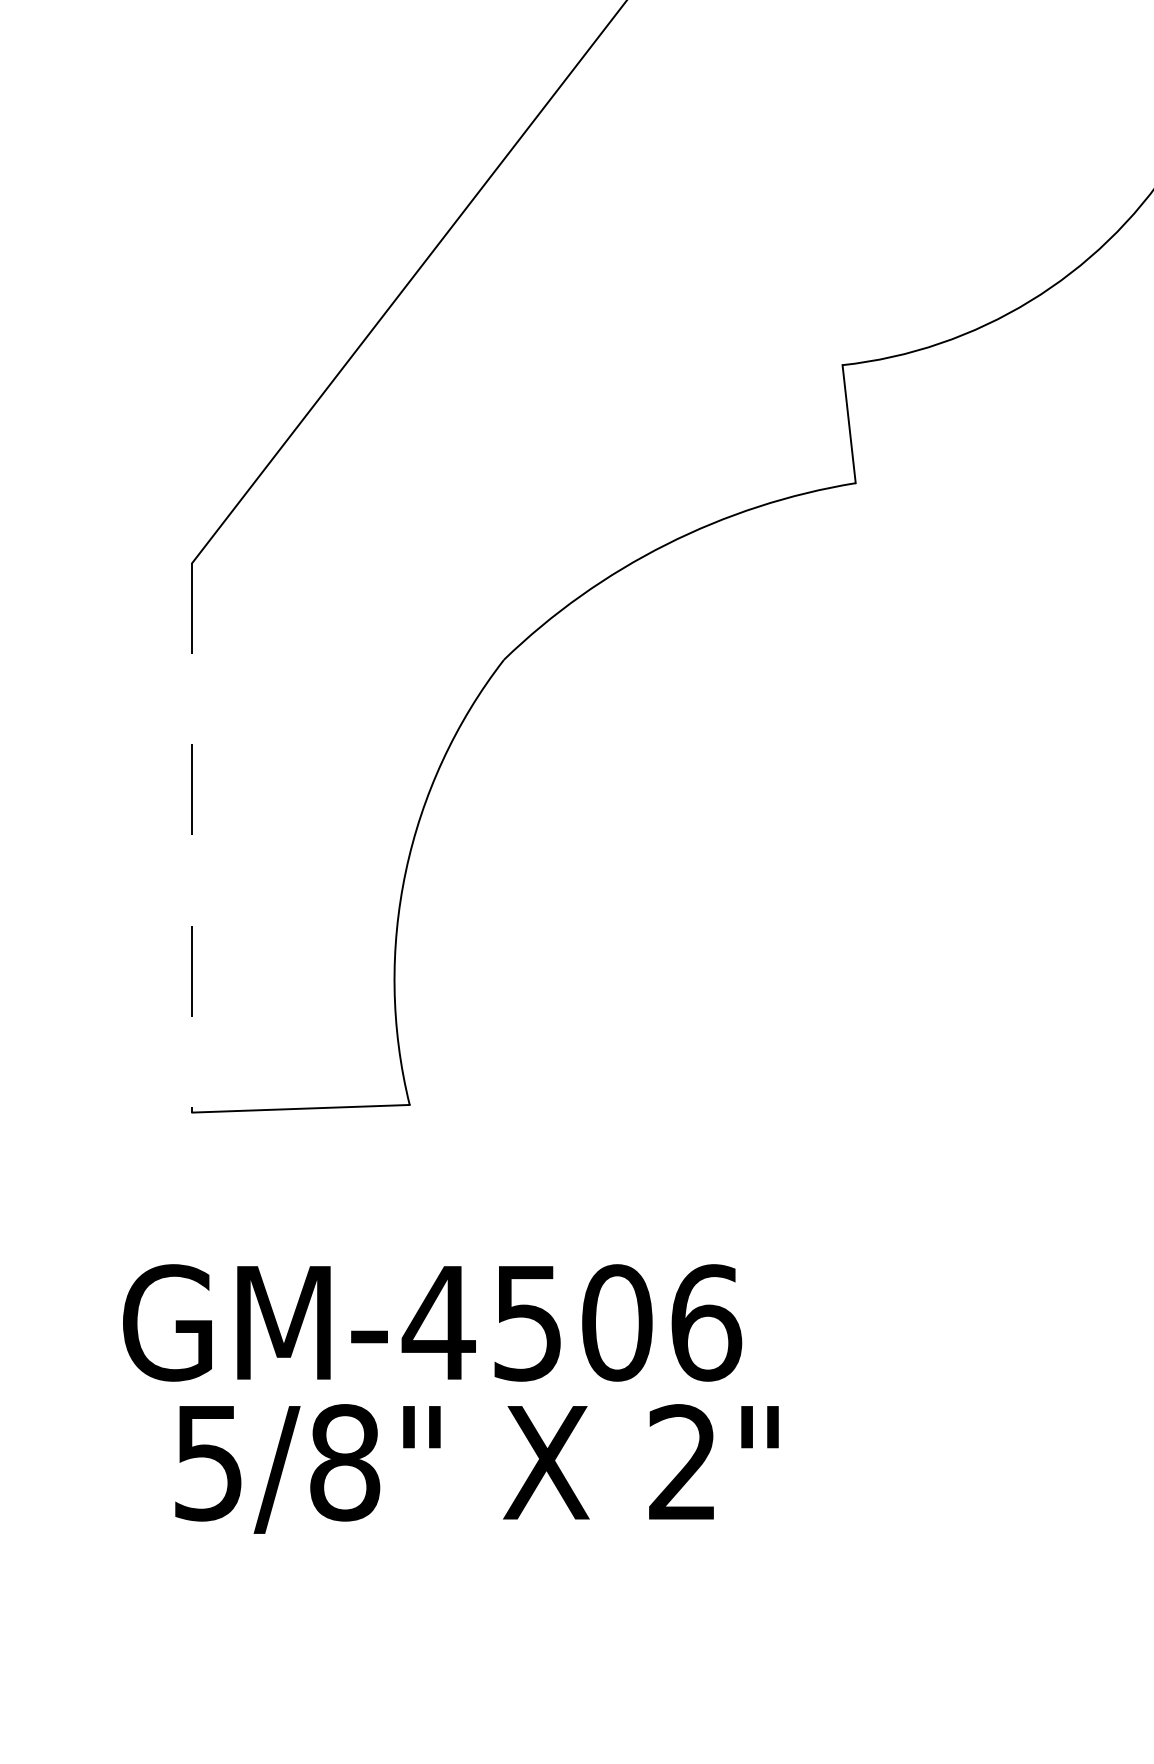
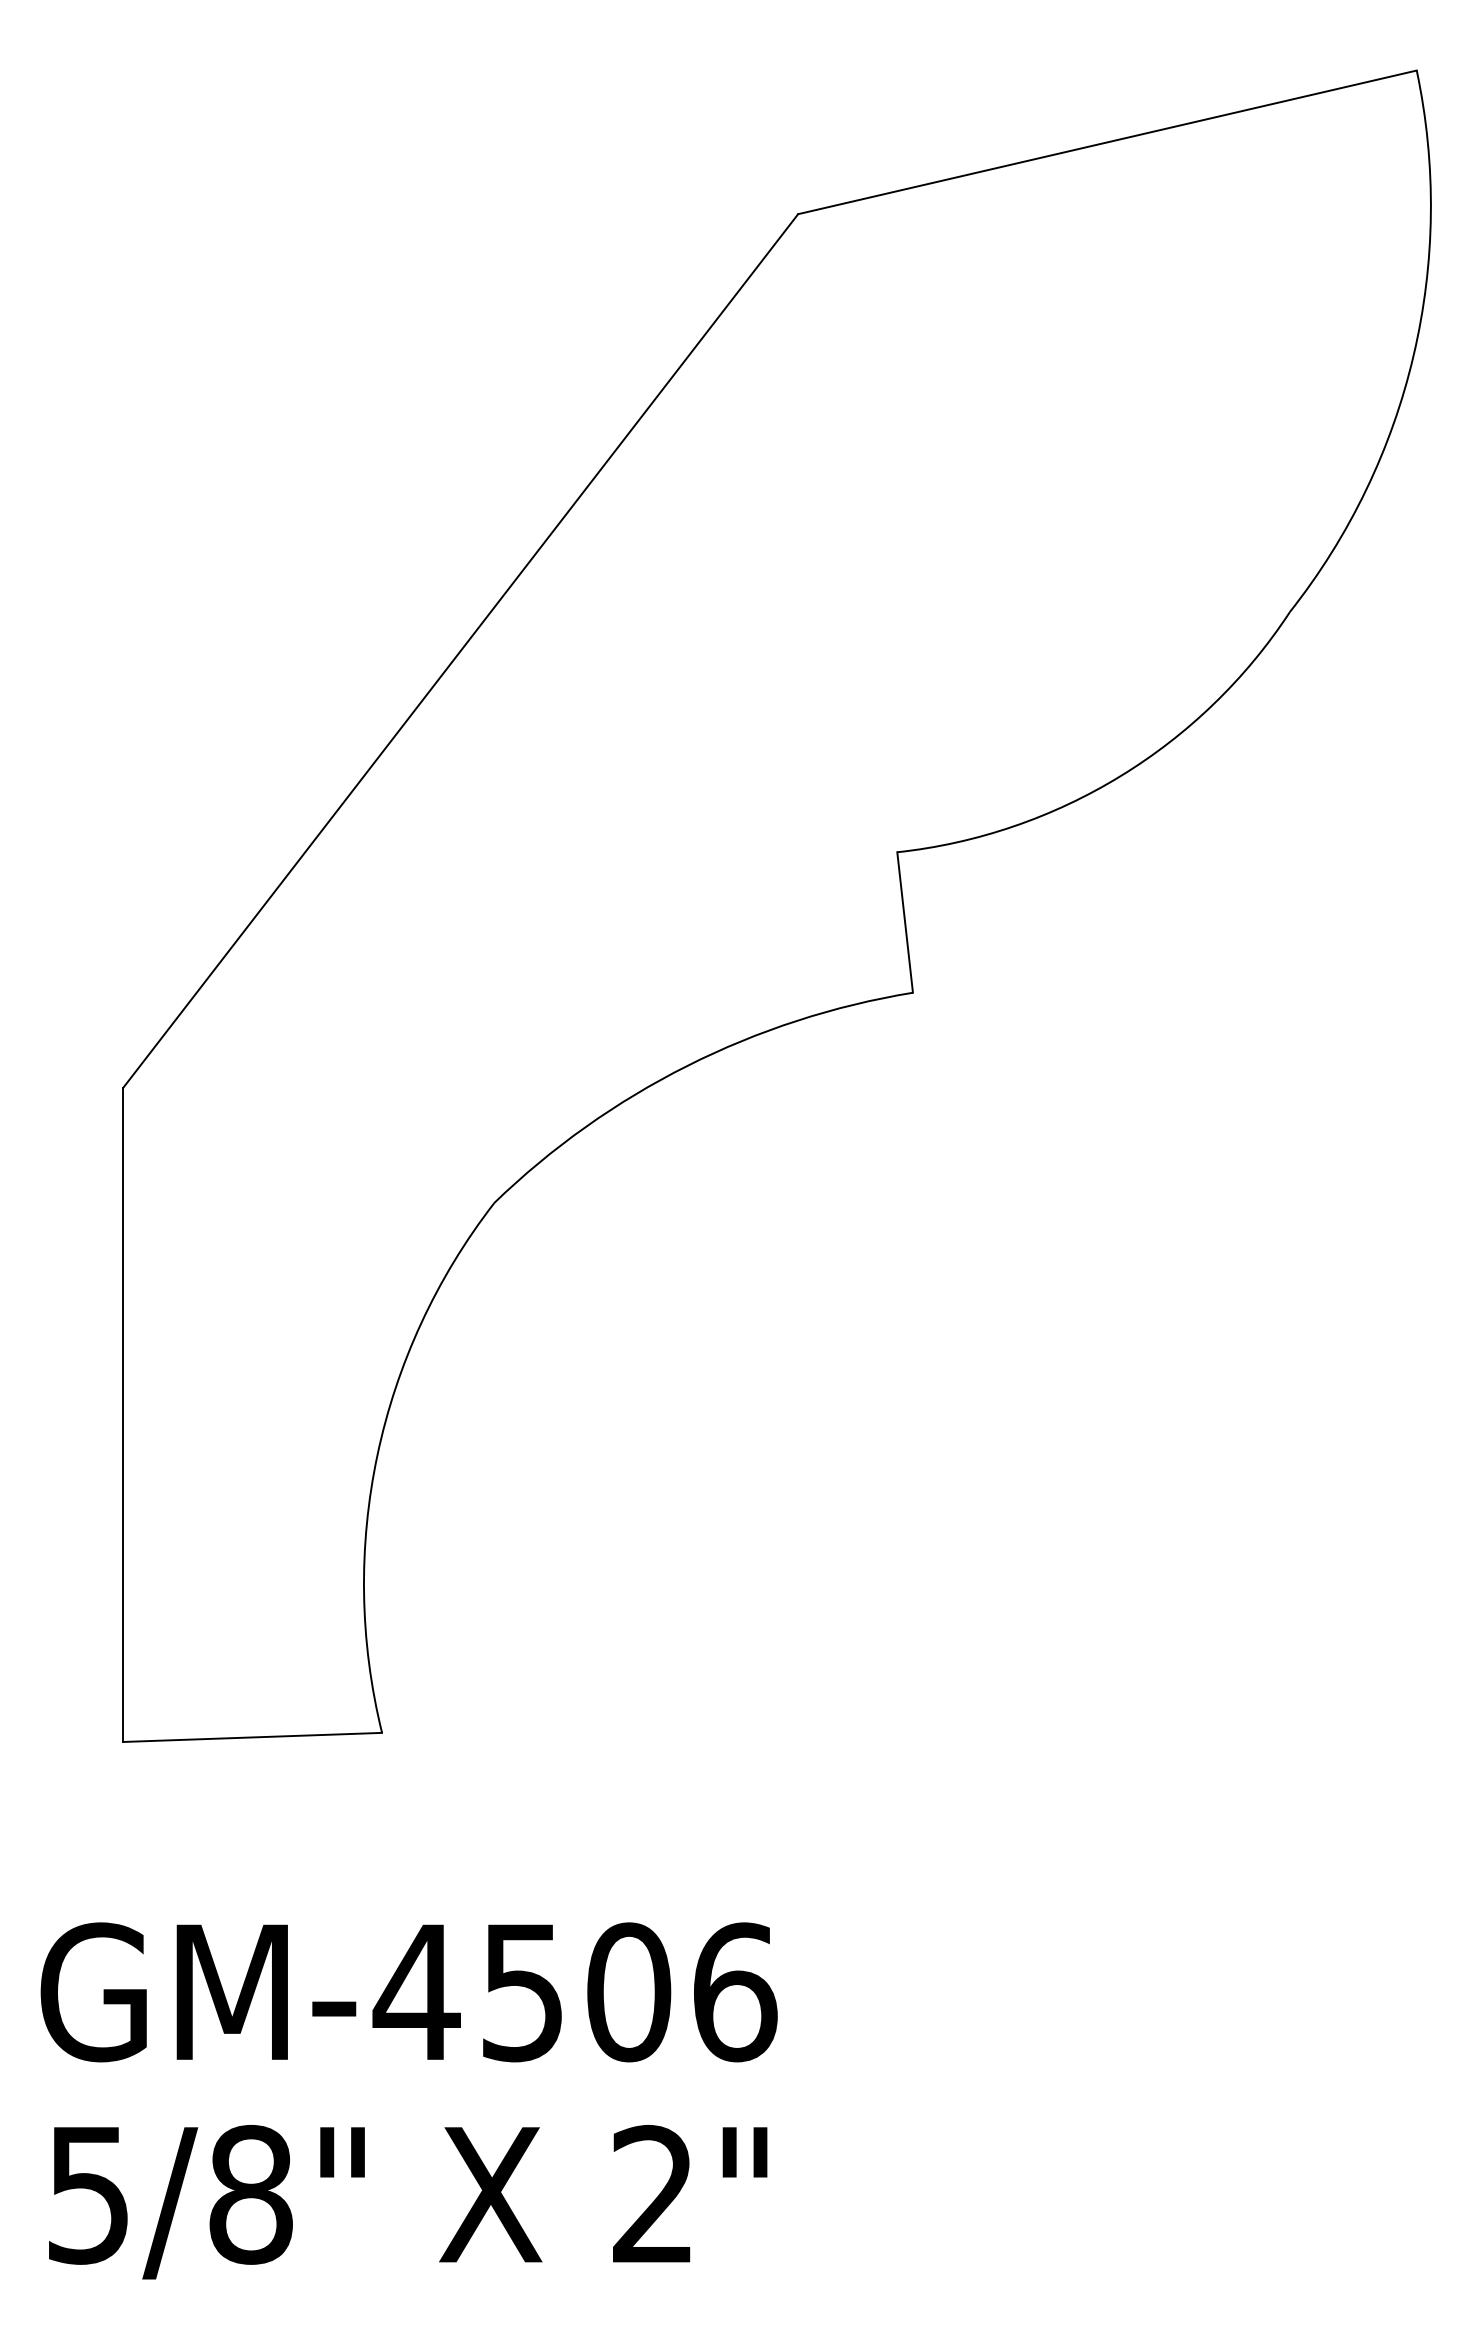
line: (192, 838) -> (123, 1415), dashed -> solid
text: (477, 1469) -> (408, 2202), moved

